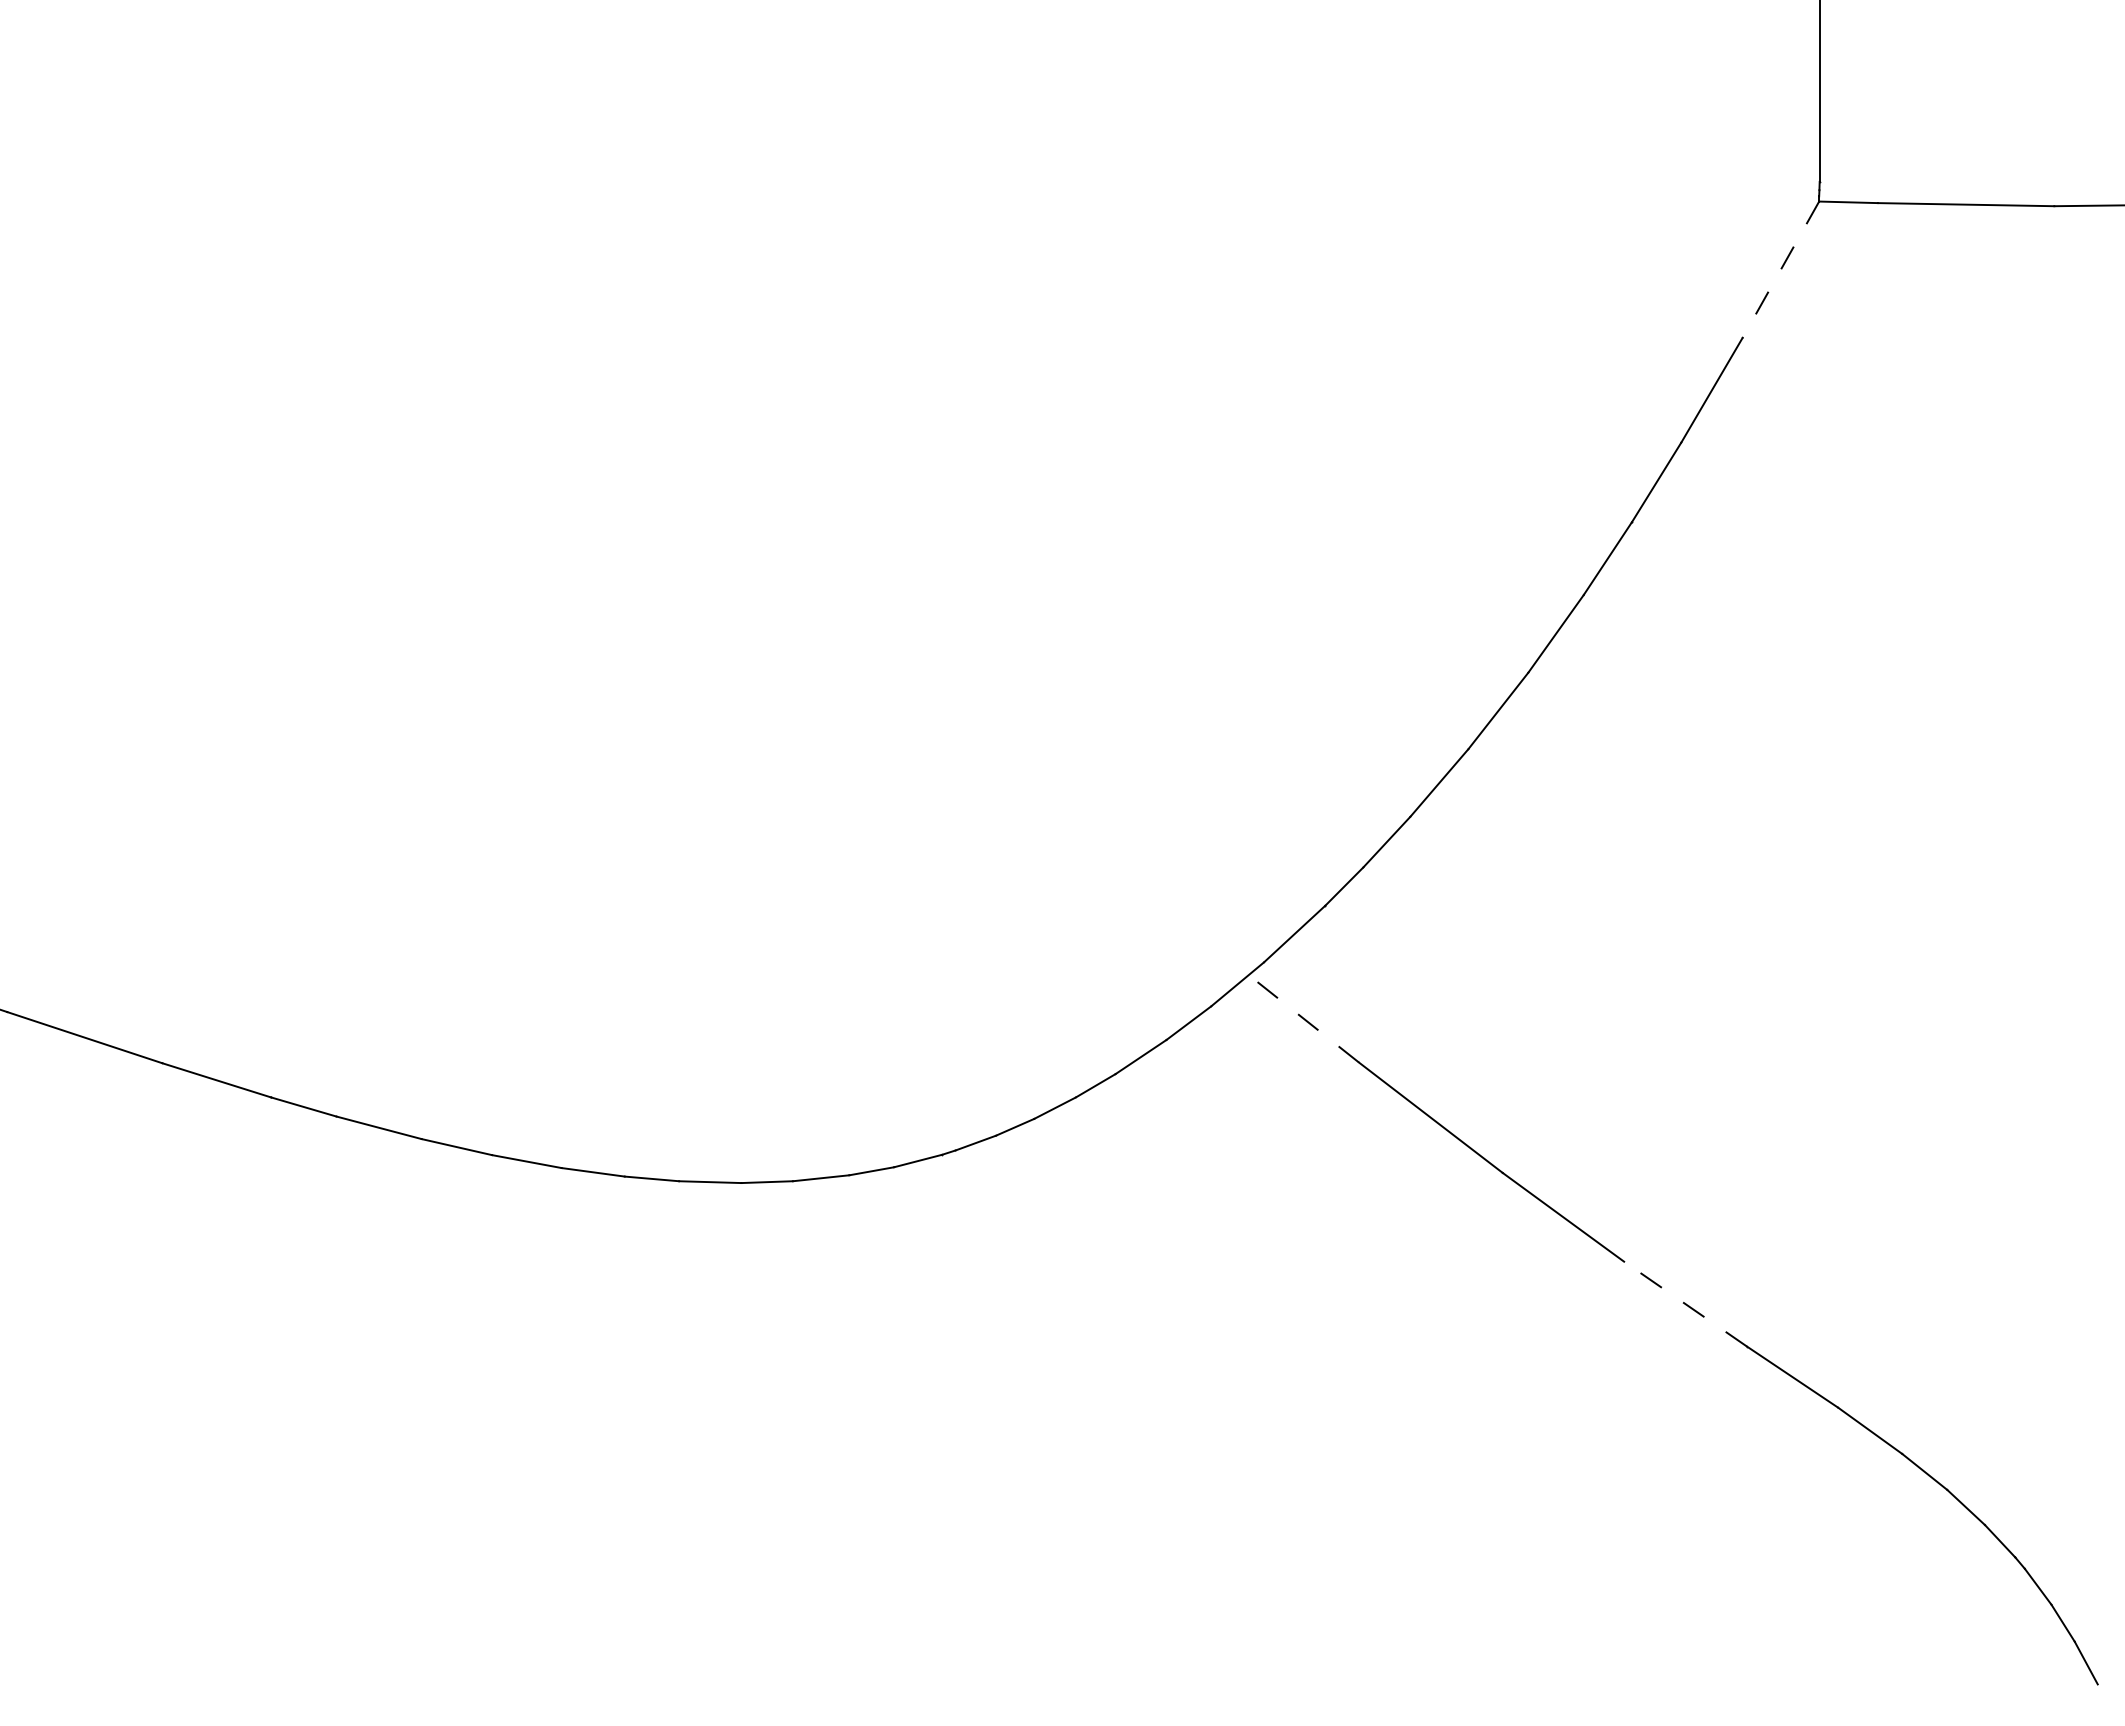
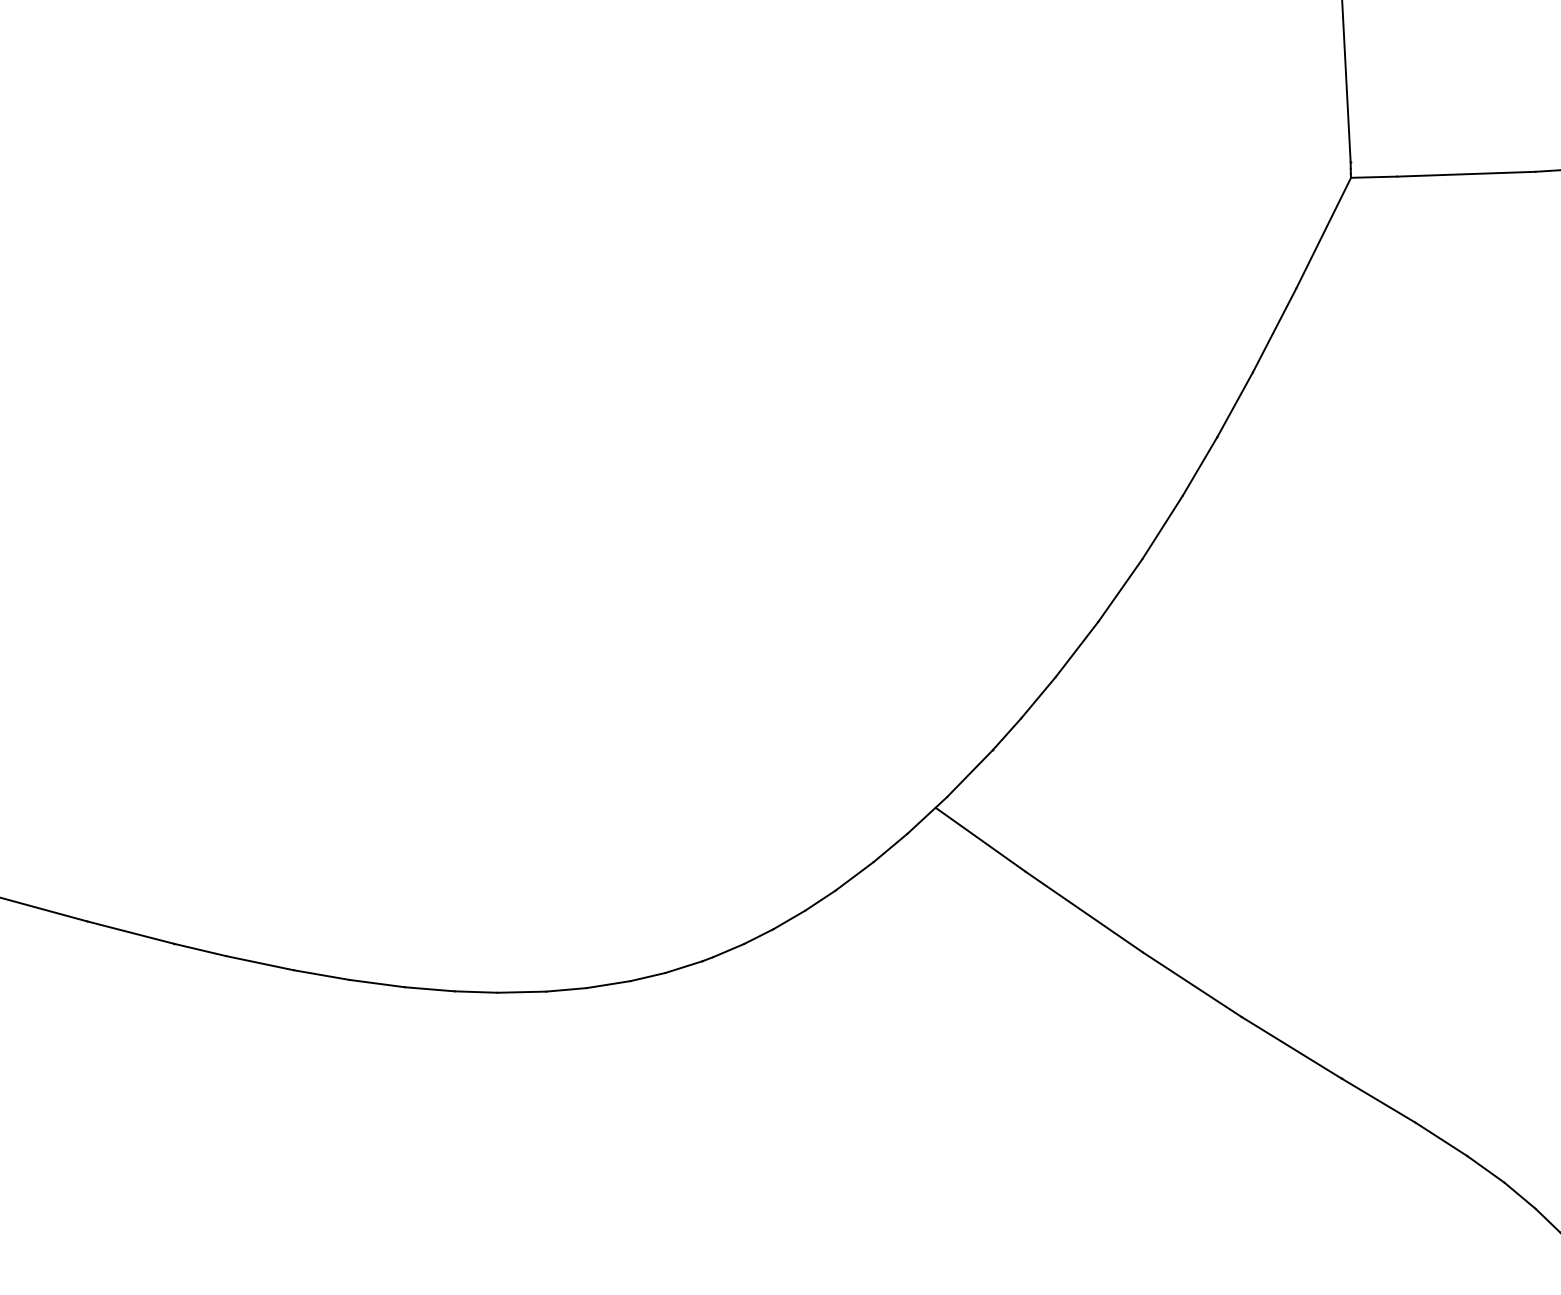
line: (1780, 270) -> (1323, 233), dashed -> solid
line: (1303, 1018) -> (980, 839), dashed -> solid
line: (1685, 1304) -> (1291, 1048), dashed -> solid

